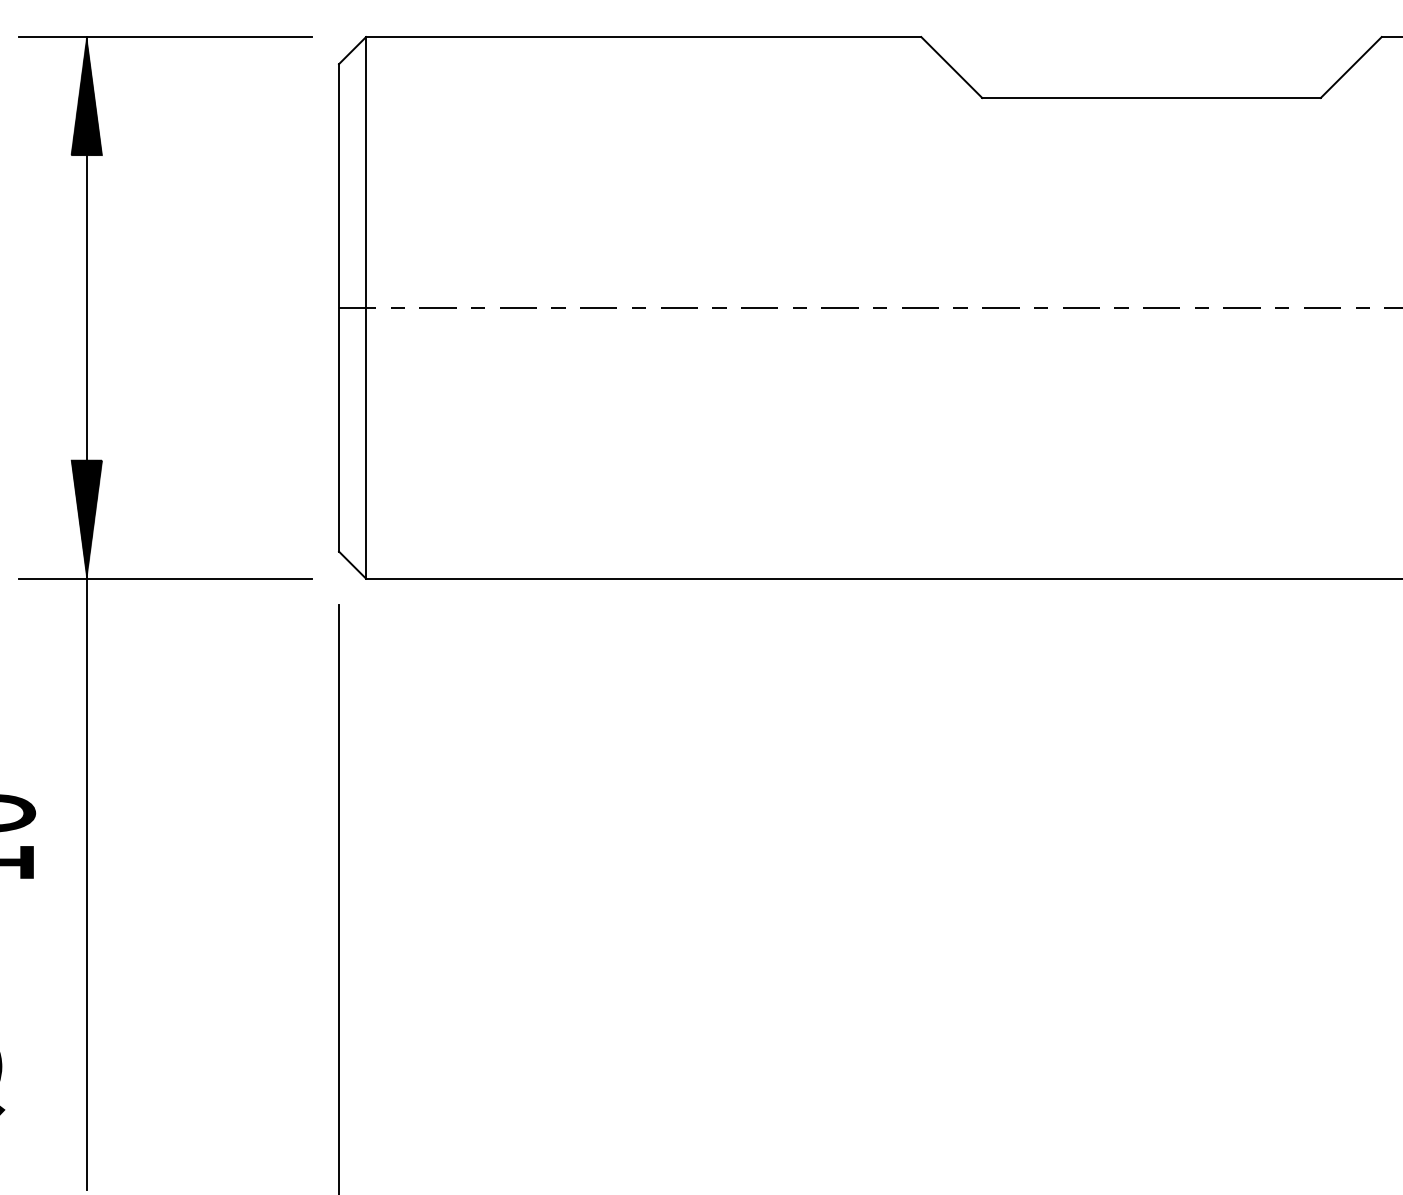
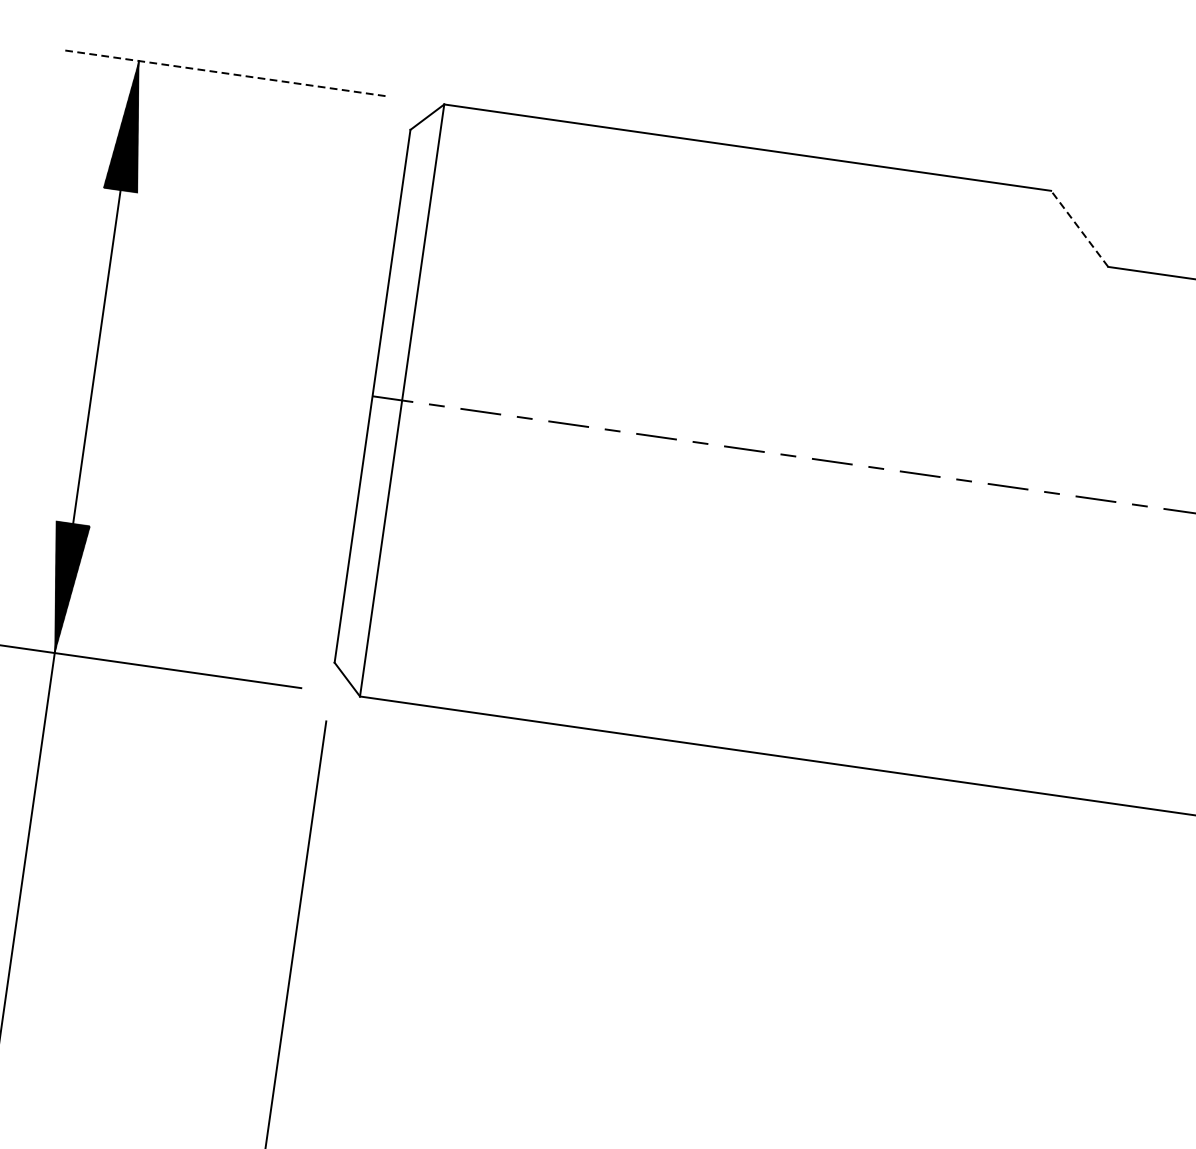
line: (165, 37) -> (224, 73), solid -> dashed
line: (951, 67) -> (1079, 228), solid -> dashed

